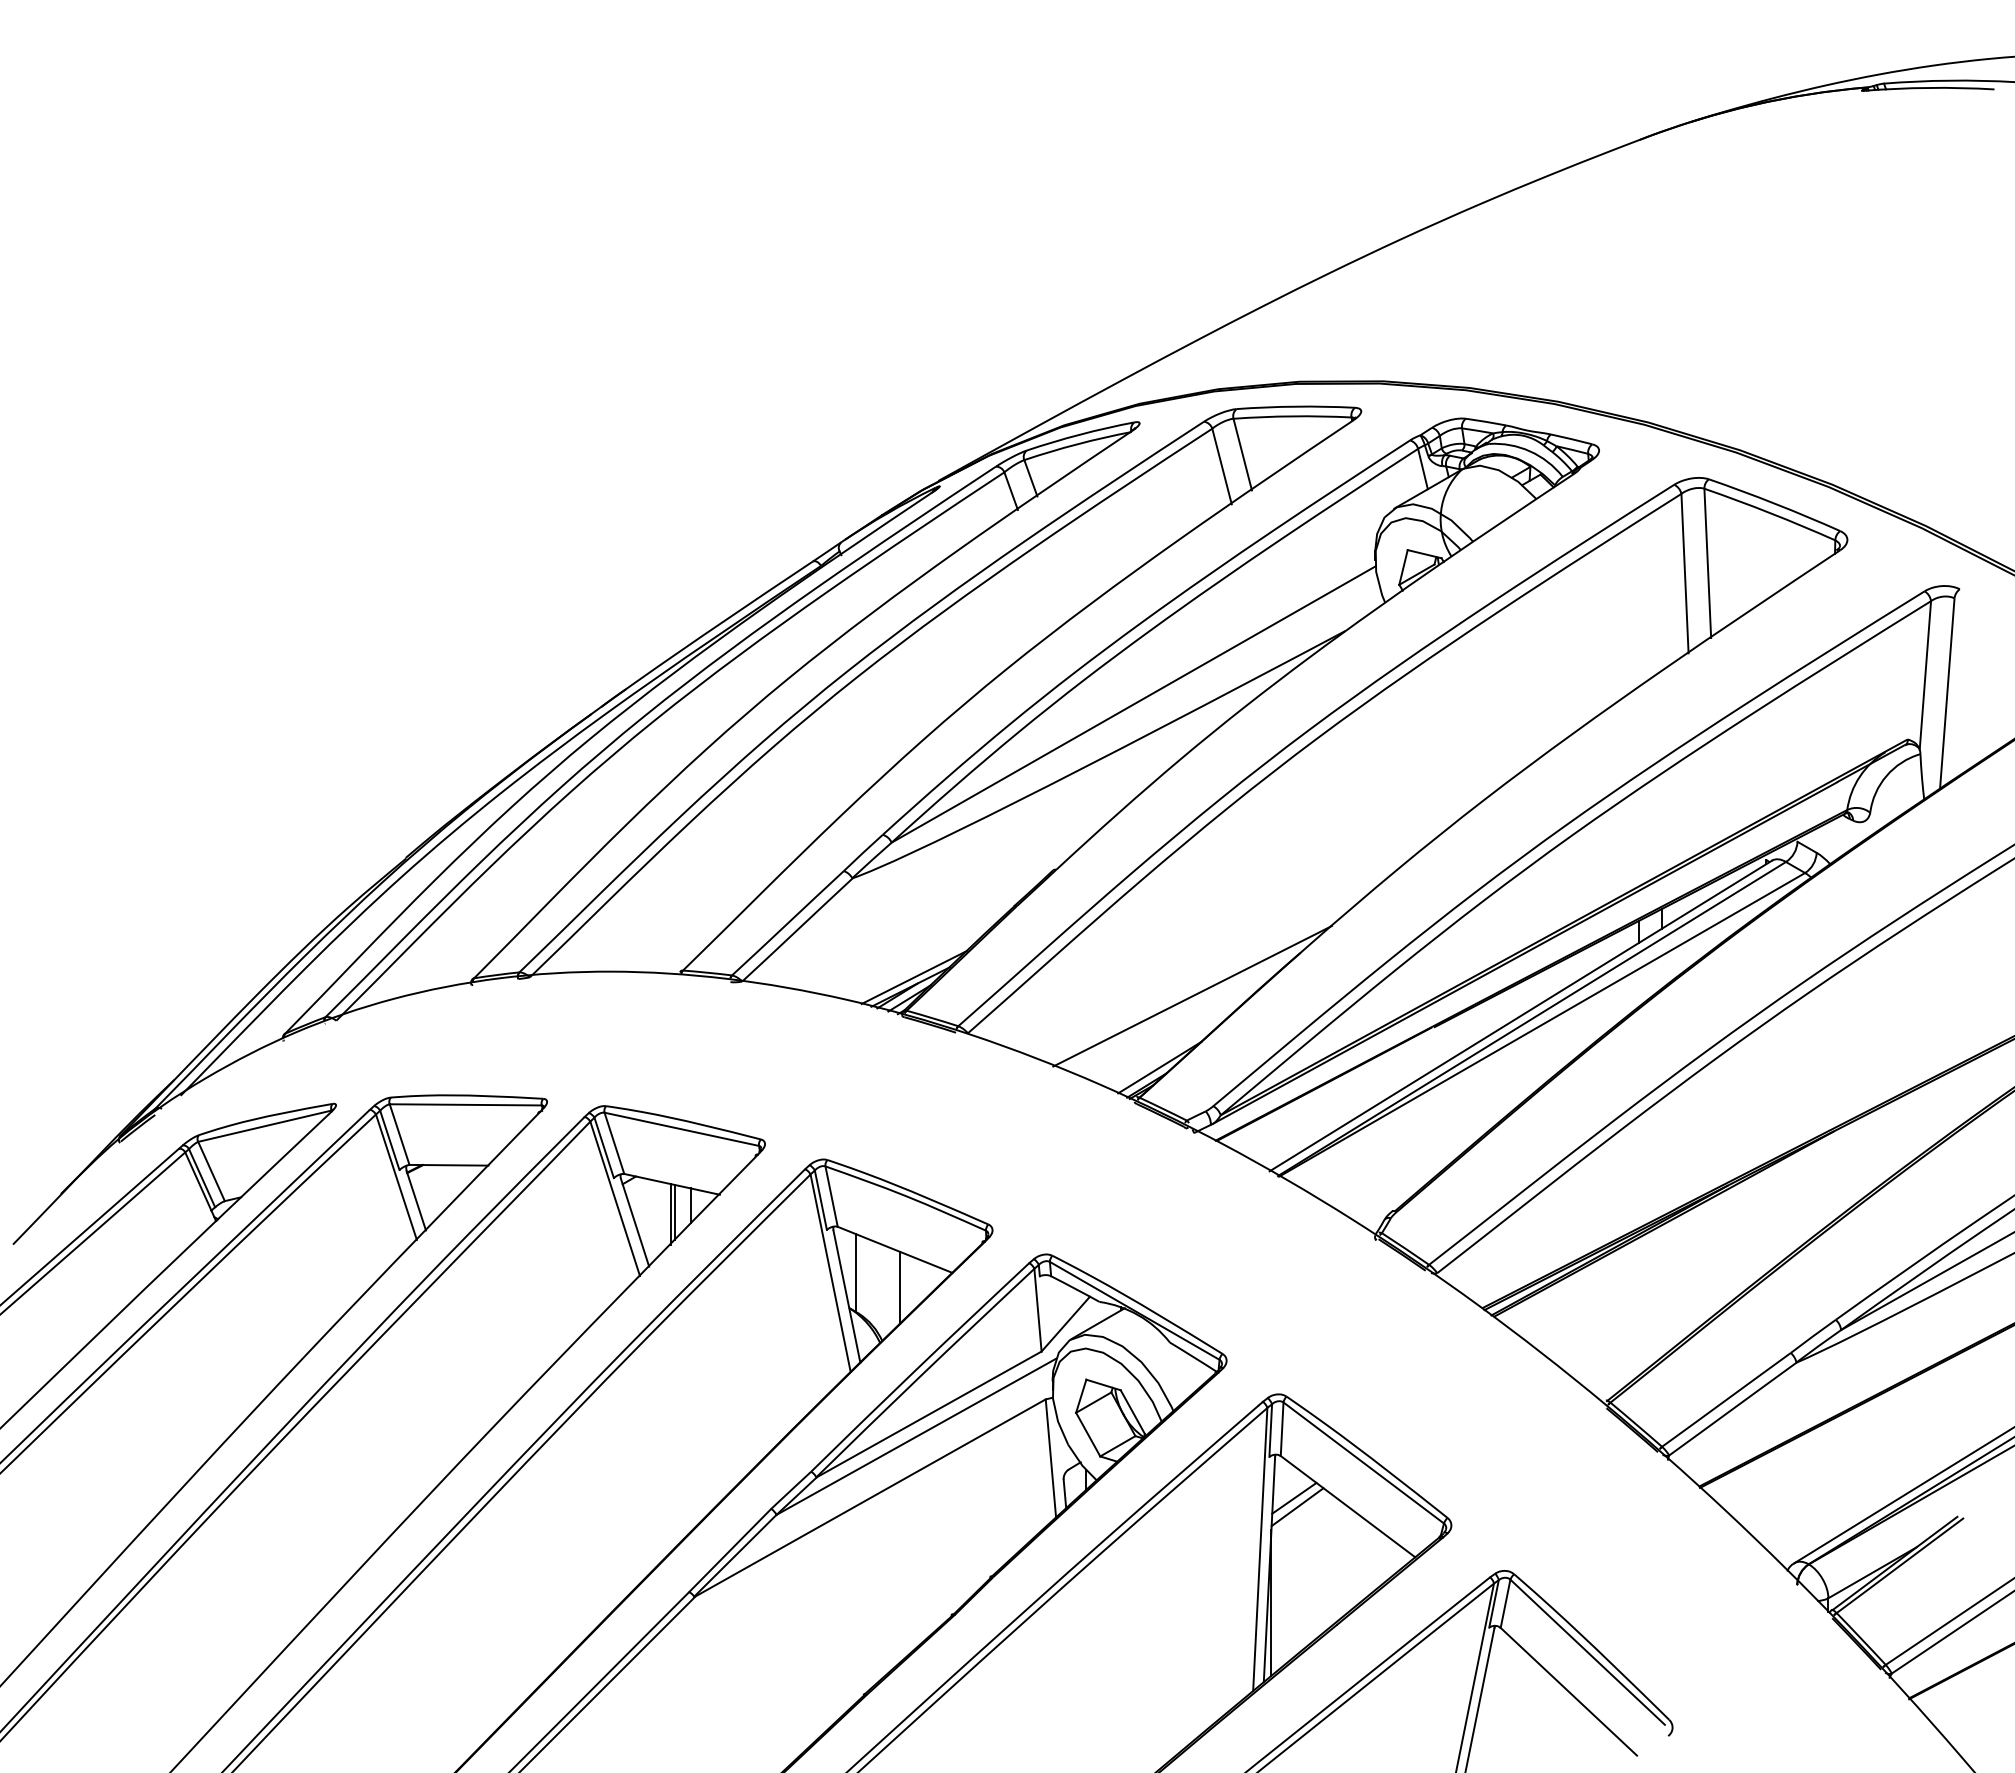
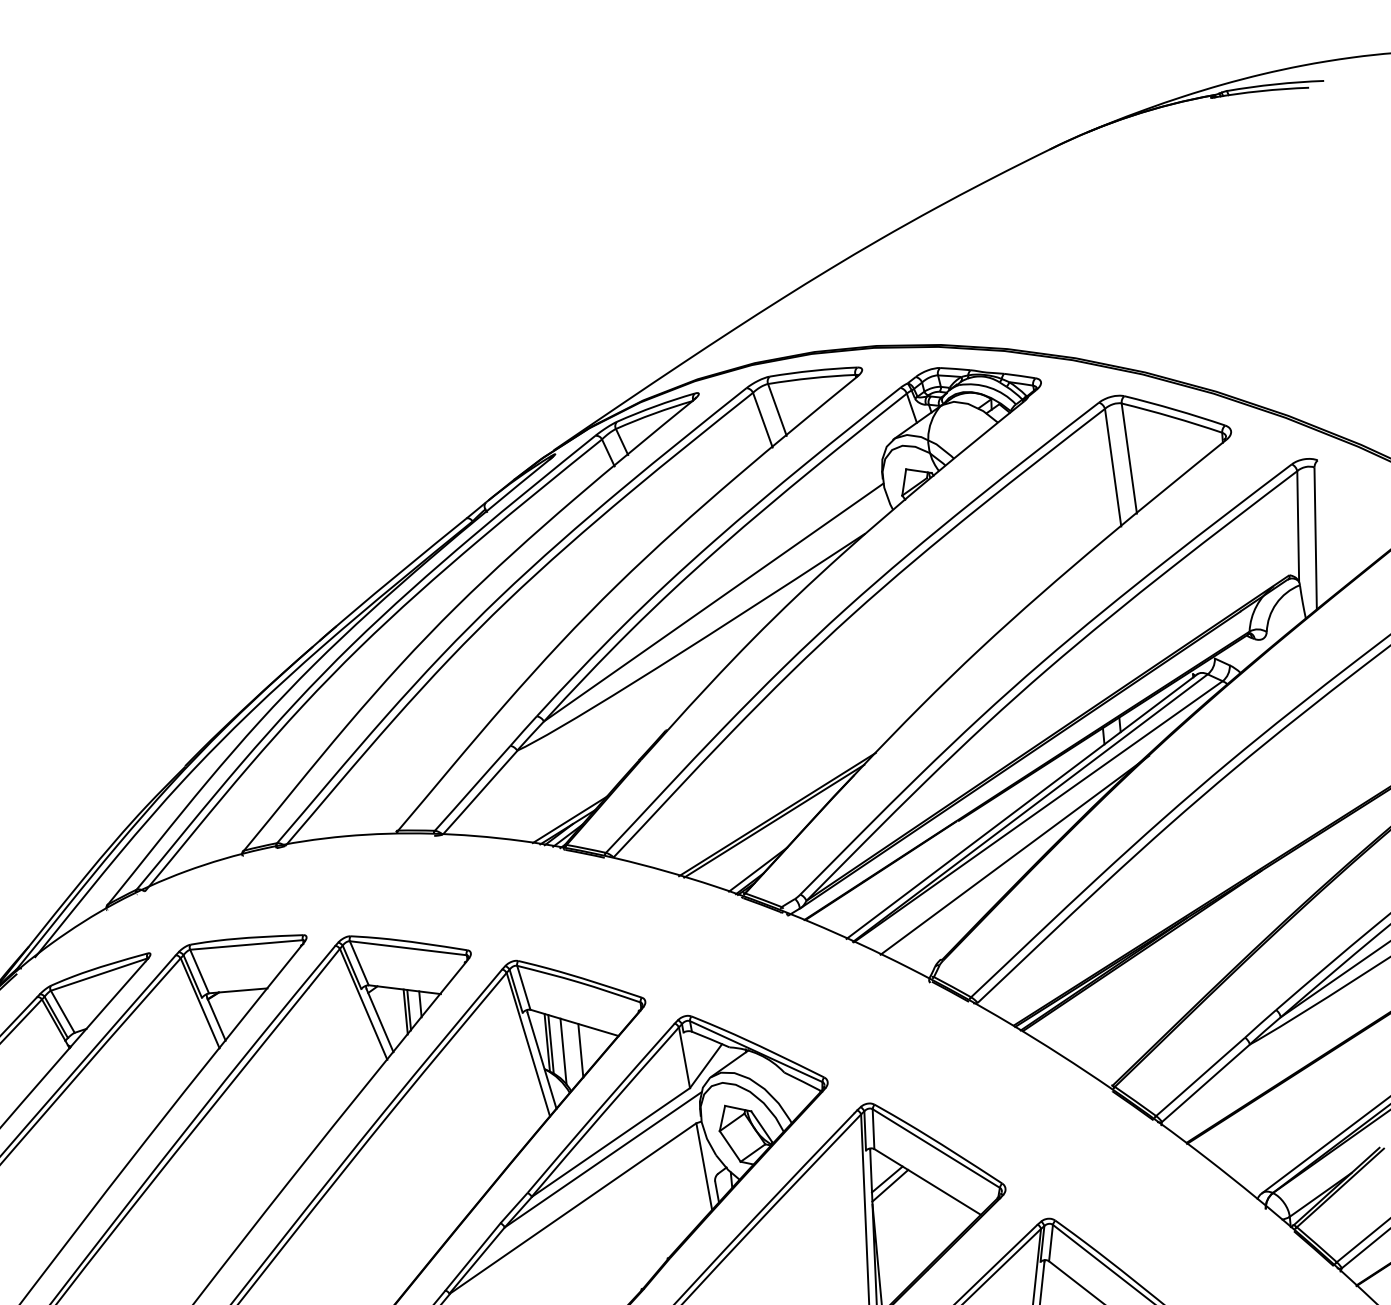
line: (1187, 1004) -> (774, 821), added
line: (1505, 1079) -> (1014, 854), added
line: (861, 1275) -> (551, 1044), added
line: (876, 1286) -> (563, 1051), added

